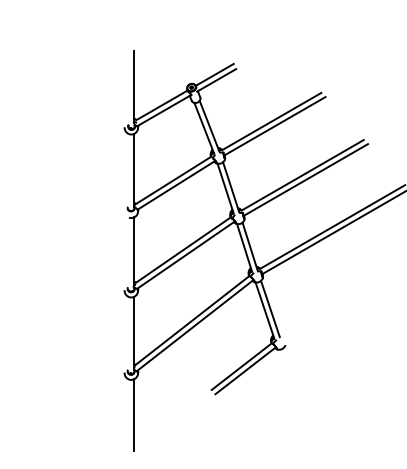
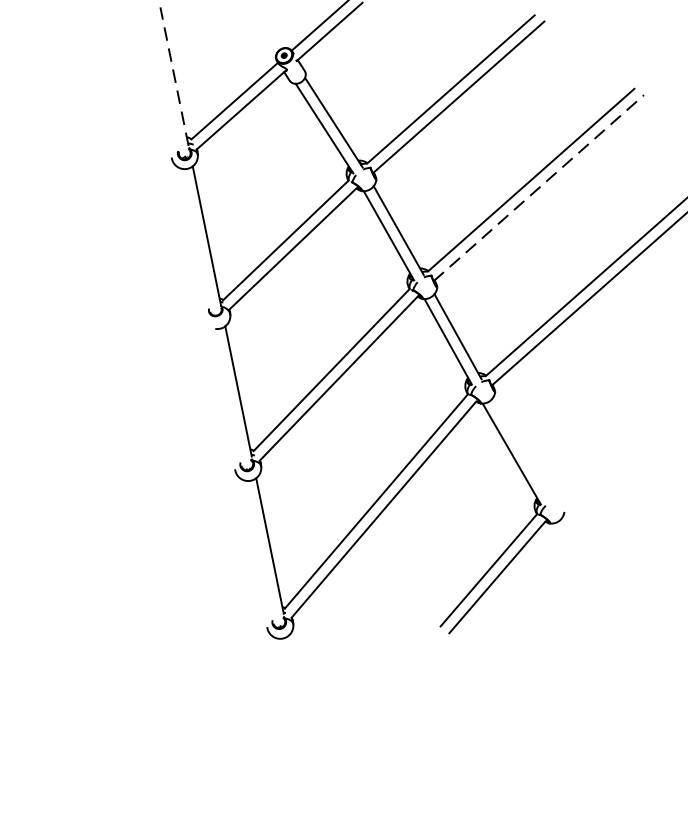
line: (134, 86) -> (174, 75), solid -> dashed
line: (305, 180) -> (538, 189), solid -> dashed
line: (270, 308) -> (521, 447), removed
line: (134, 415) -> (302, 705), removed

